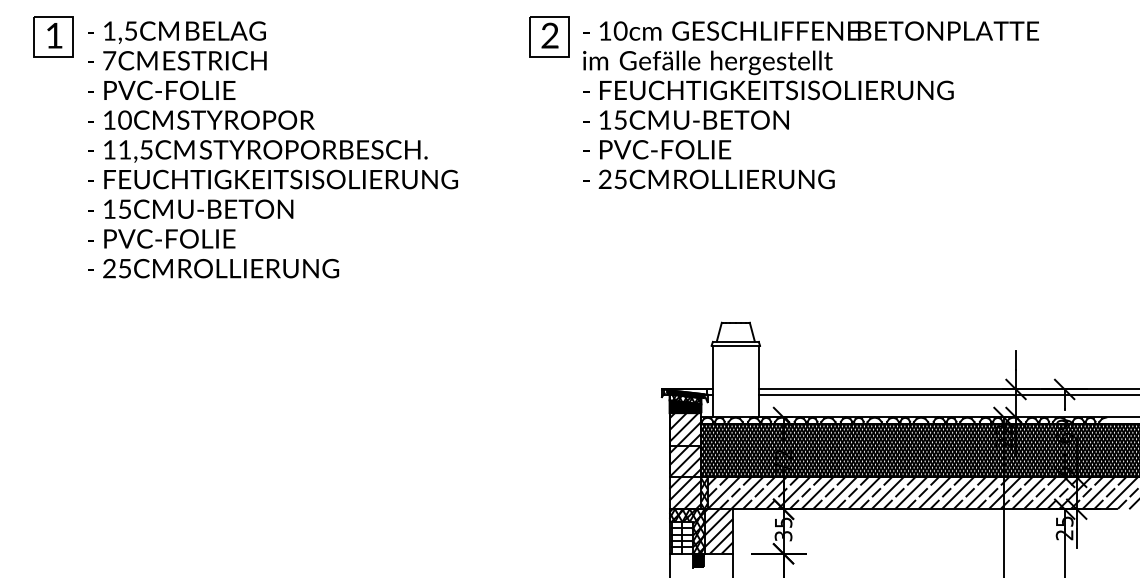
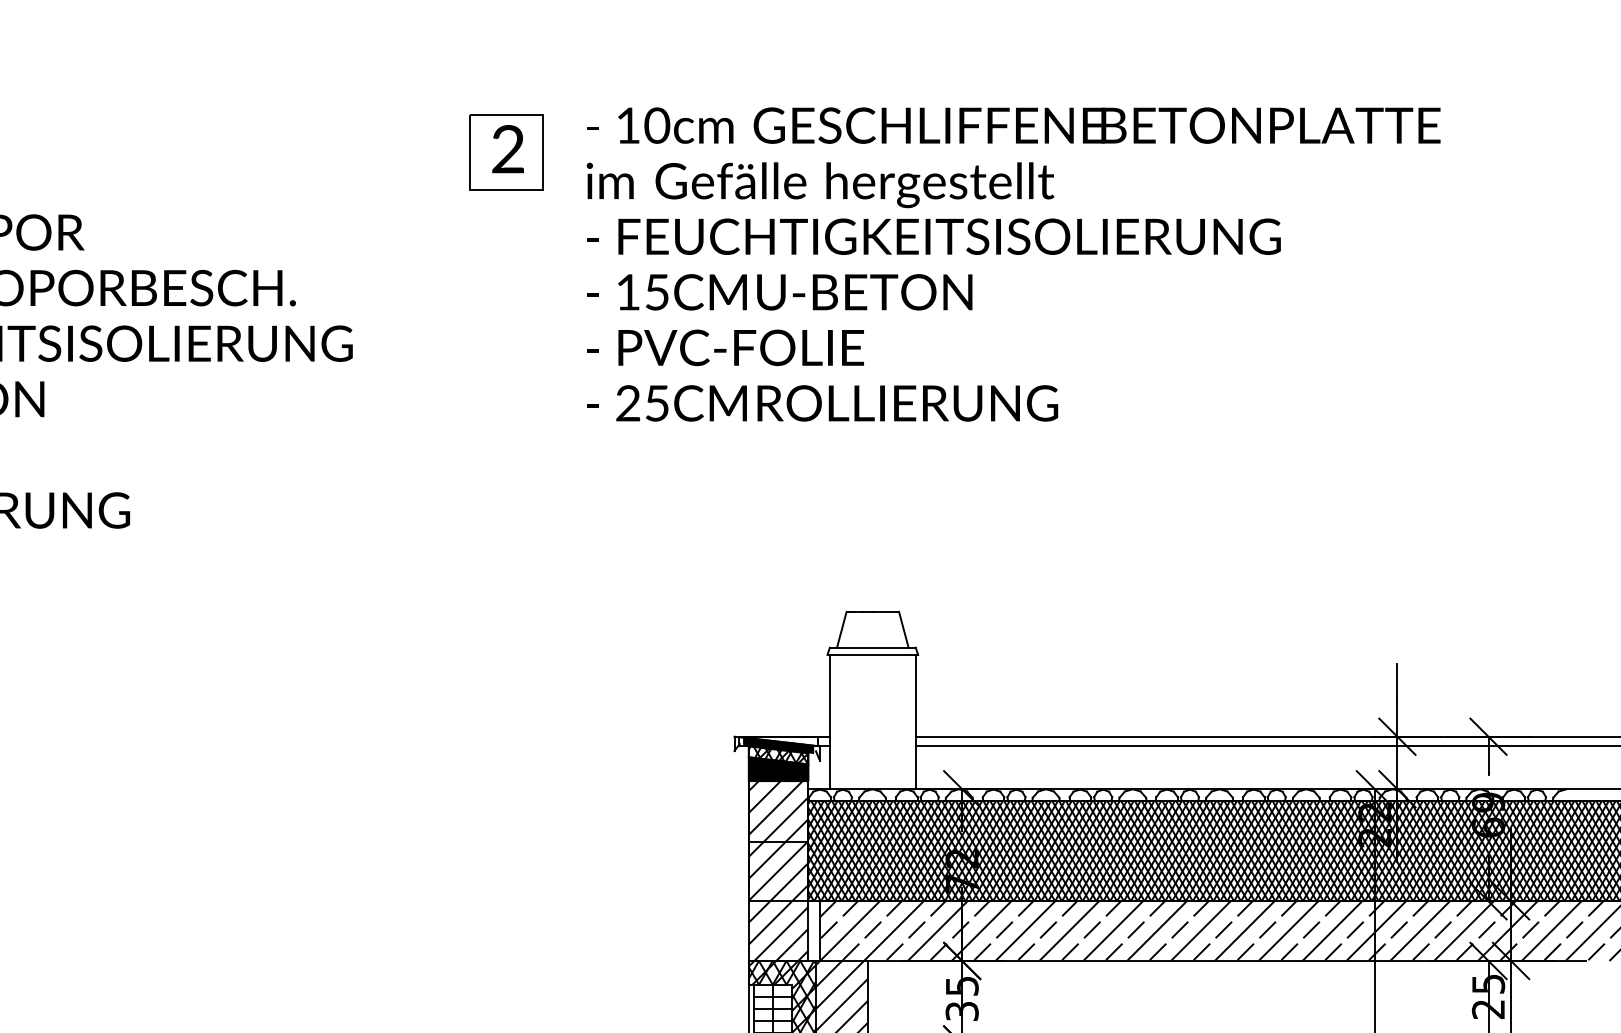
part: (549, 36) -> (507, 150), moved
text: (810, 105) -> (1012, 264), moved
hatch: (704, 493) -> (814, 931), removed

